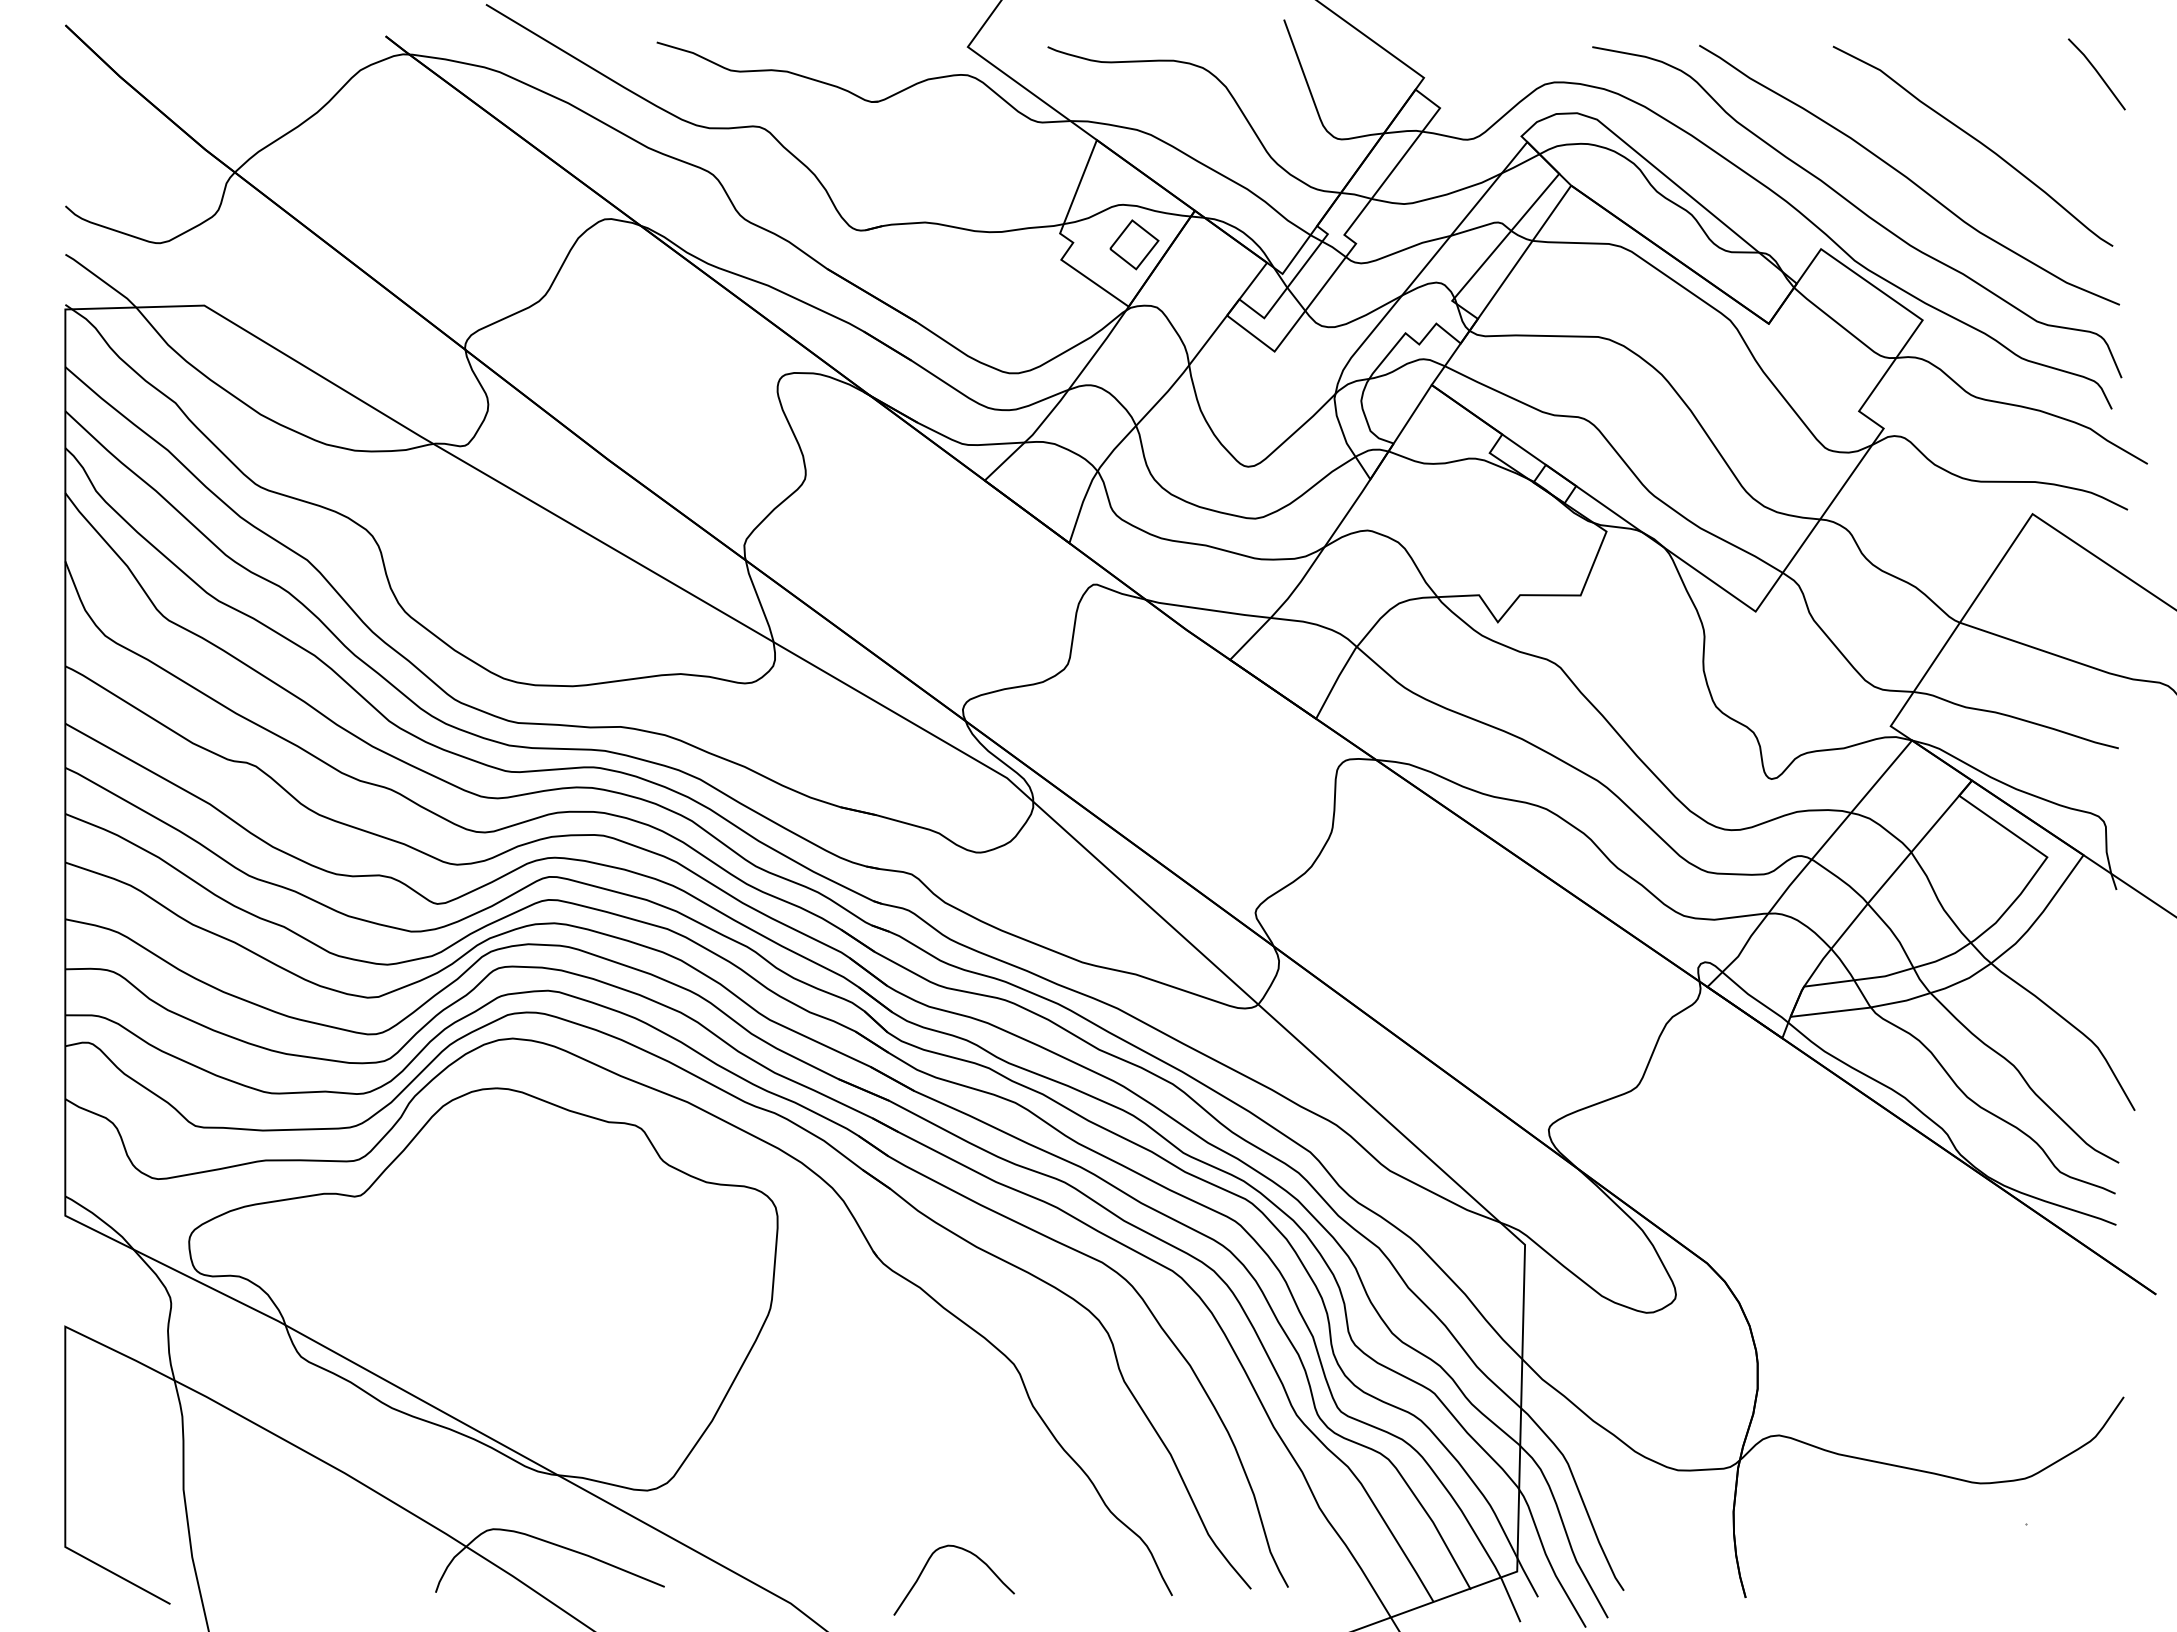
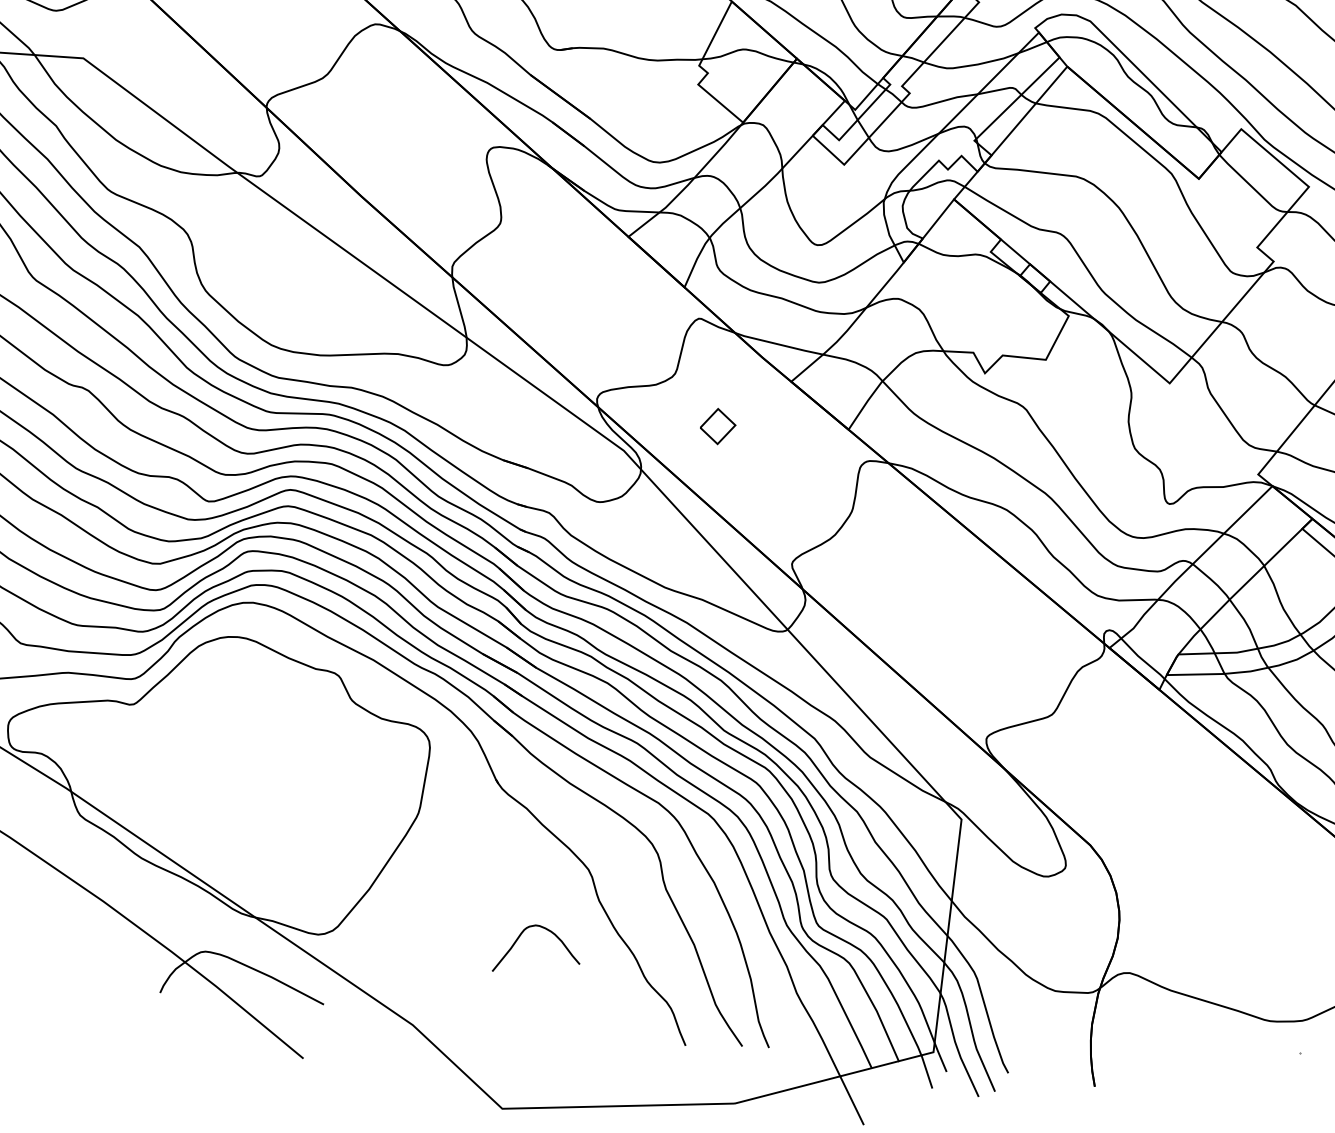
part: (1134, 244) -> (718, 426), moved
curve: (927, 1564) -> (519, 937), moved

